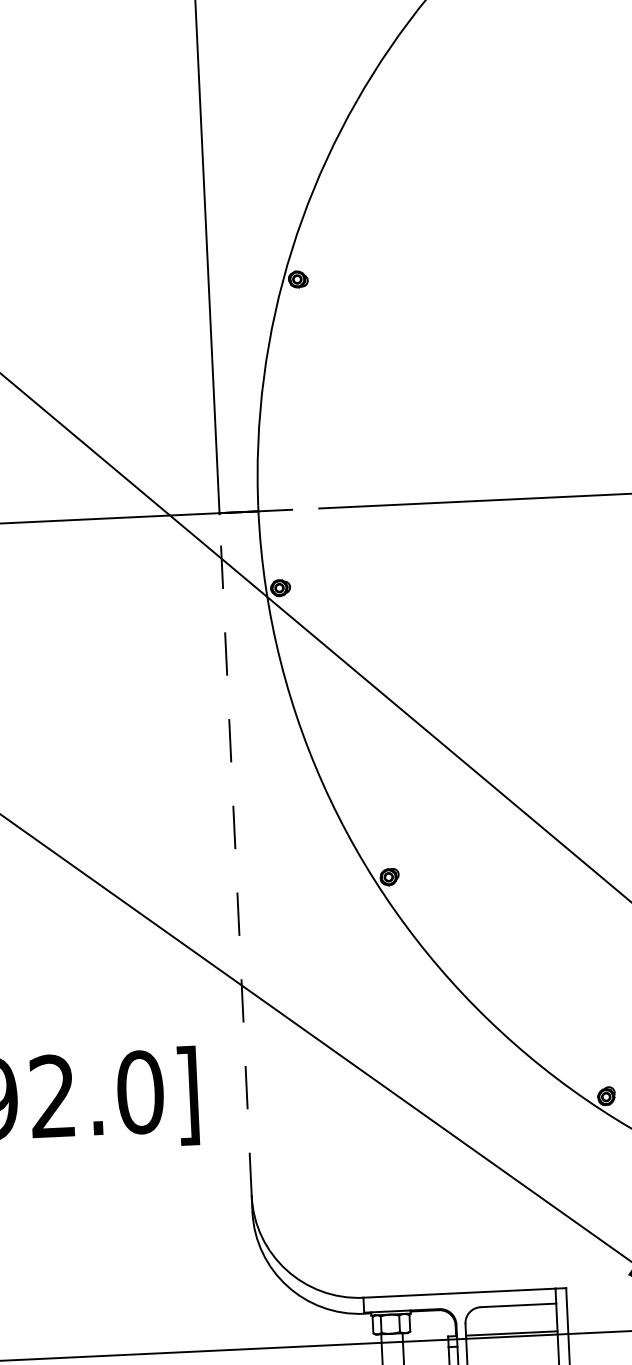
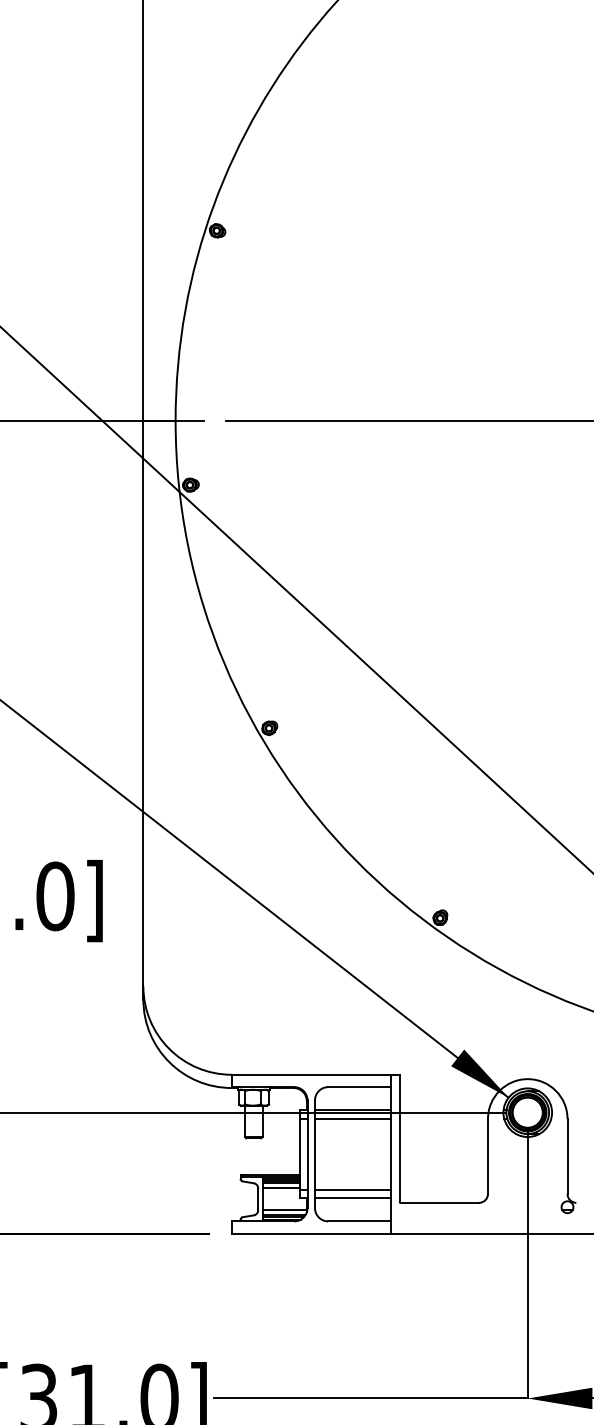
line: (235, 854) -> (143, 703), dashed -> solid
line: (511, 1343) -> (352, 1118), added

